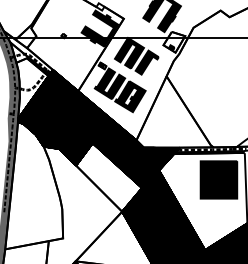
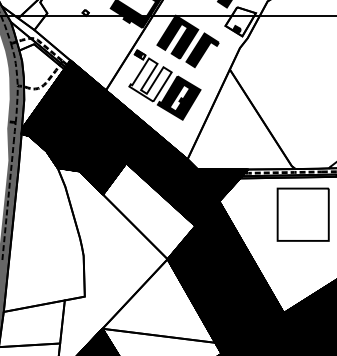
fill: (109, 83) -> (149, 79), removed
fill: (218, 179) -> (302, 214), removed

